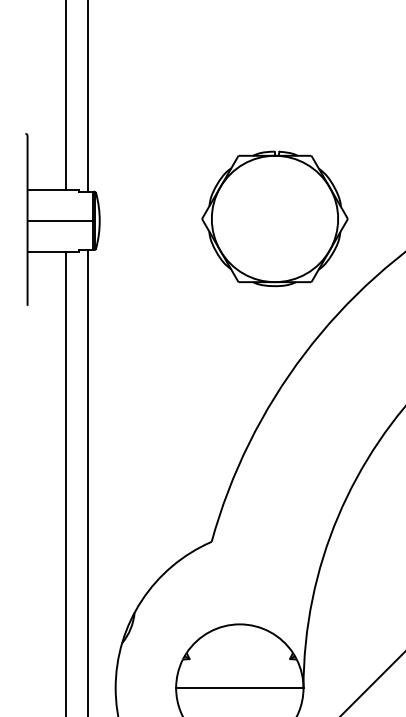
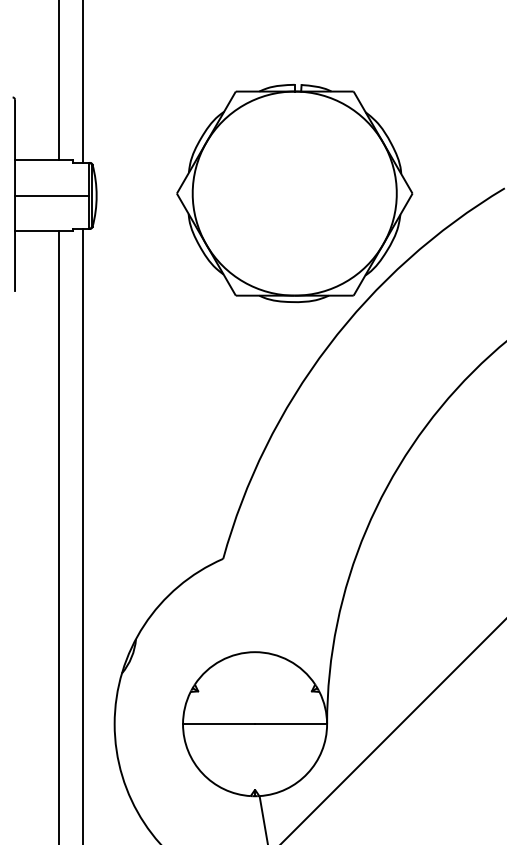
part: (274, 218) -> (294, 193), size x1.43

